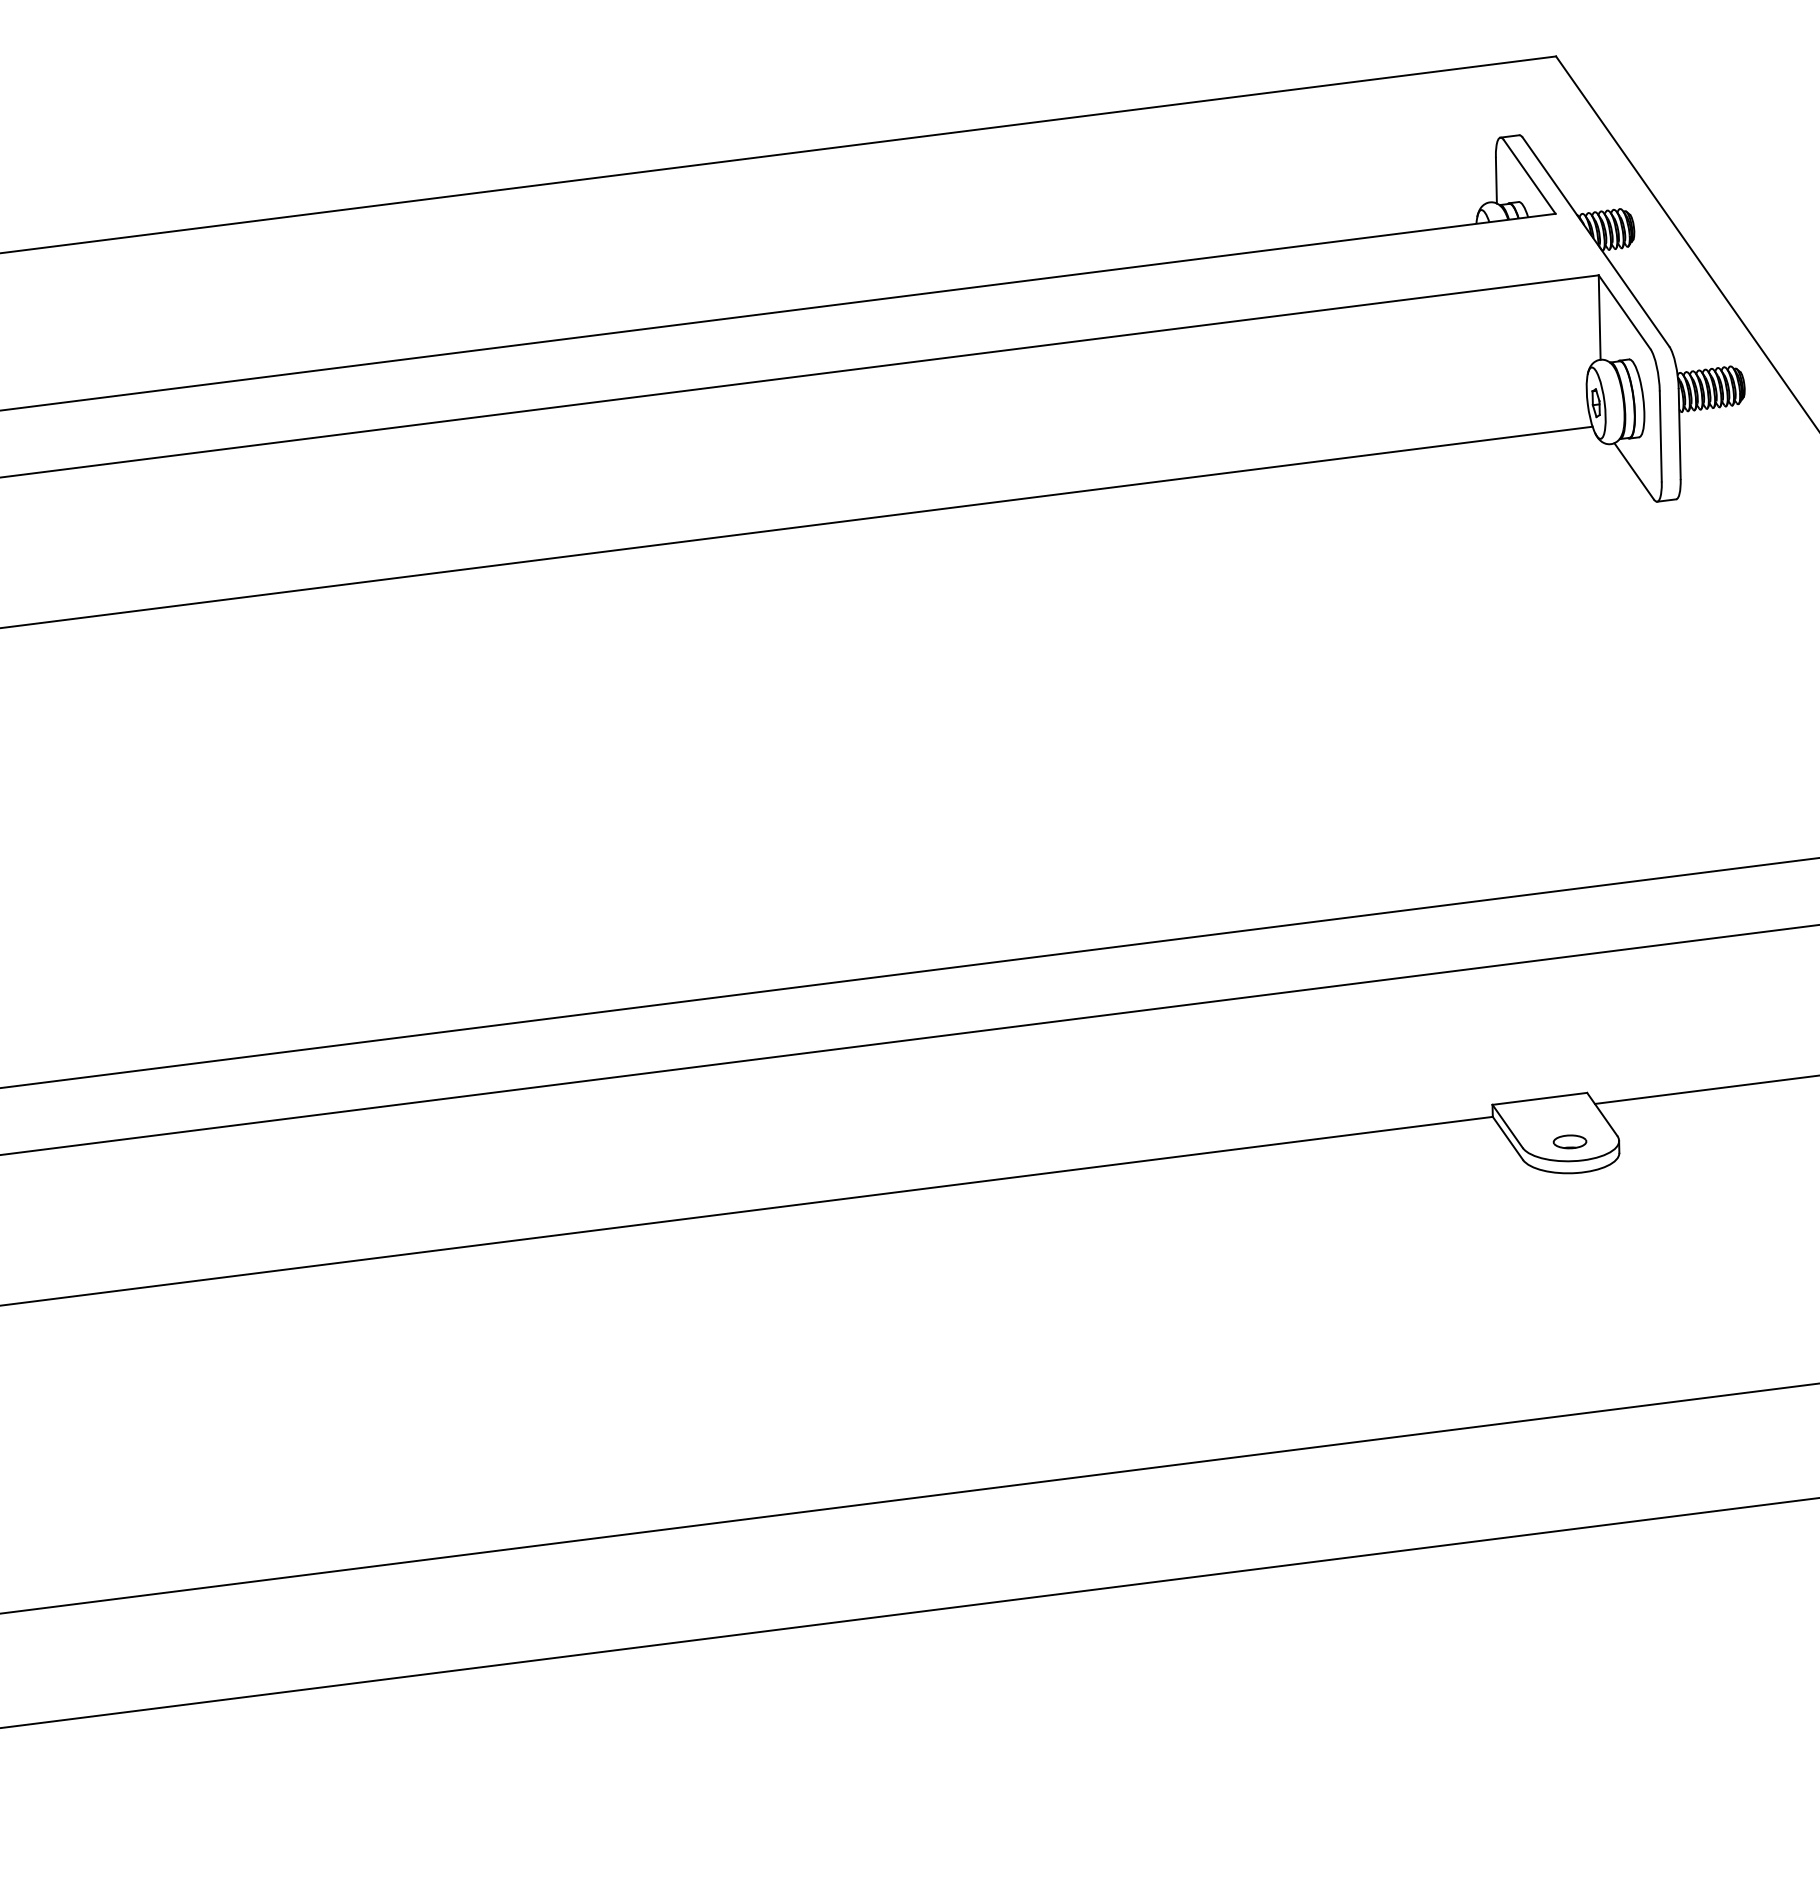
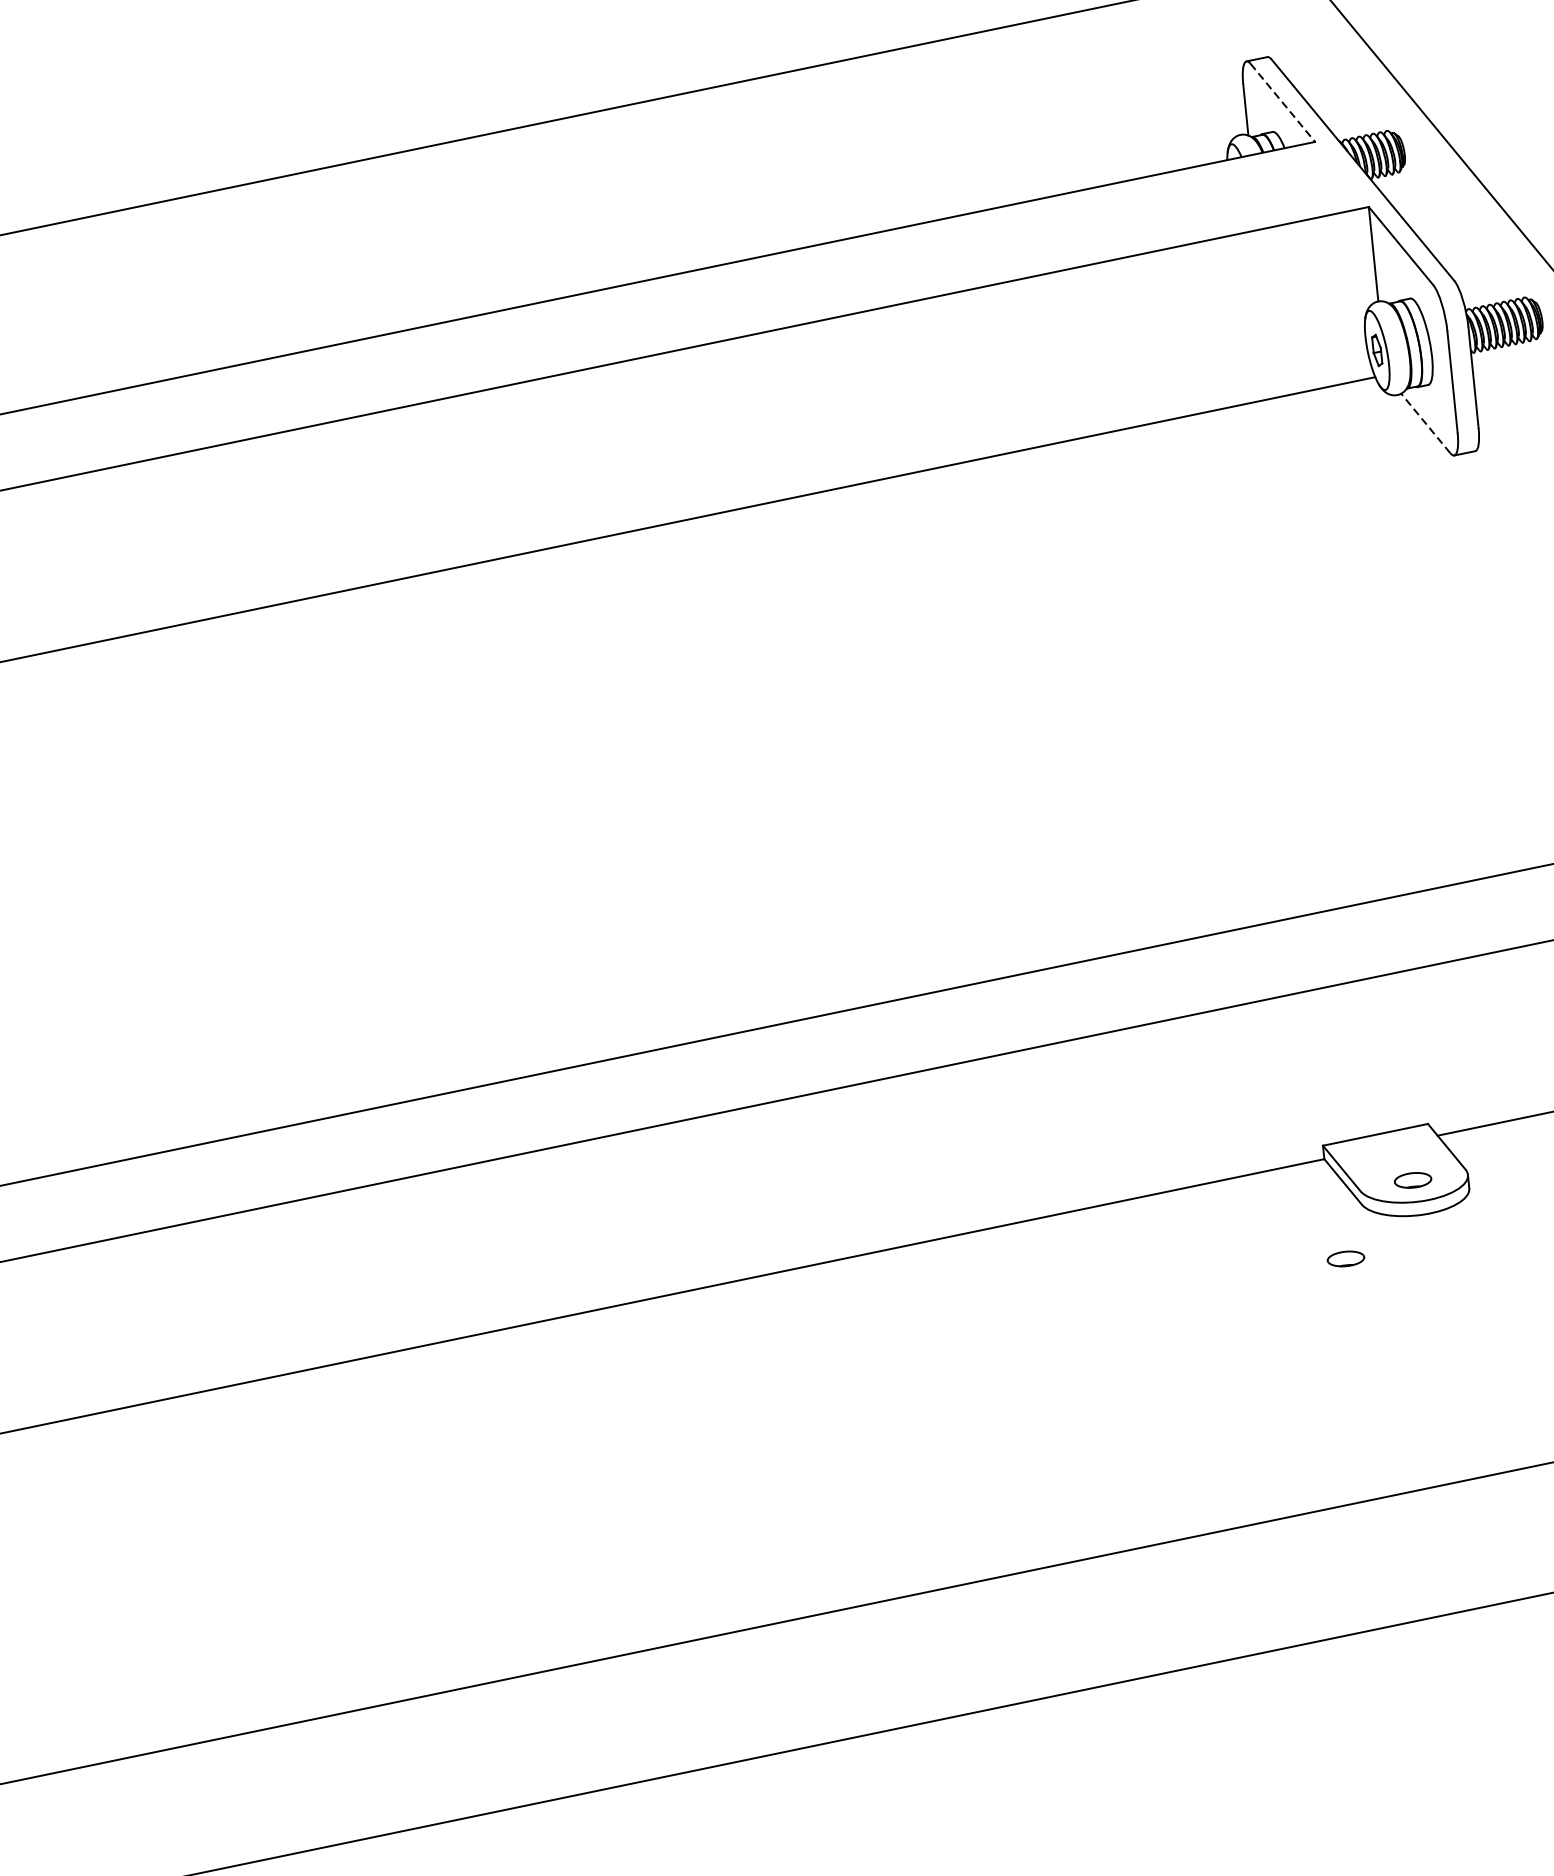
line: (1530, 177) -> (1283, 103), solid -> dashed
line: (1633, 470) -> (1424, 422), solid -> dashed
part: (1504, 1206) -> (1345, 1258), added

